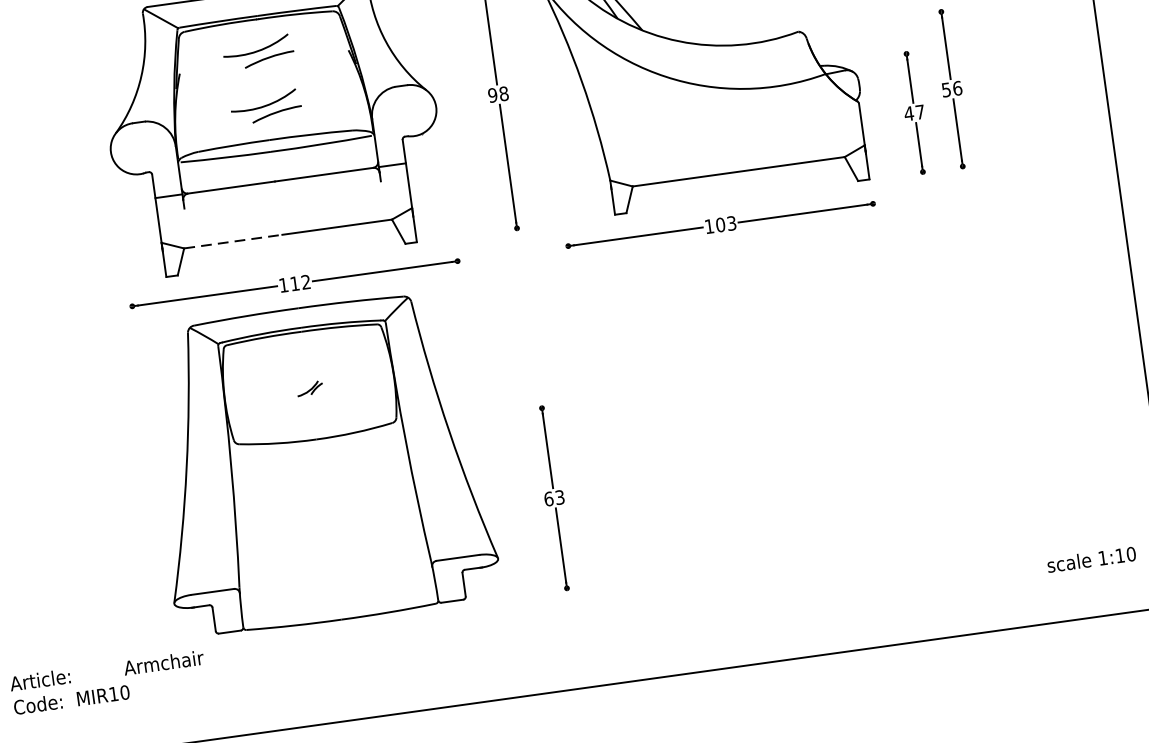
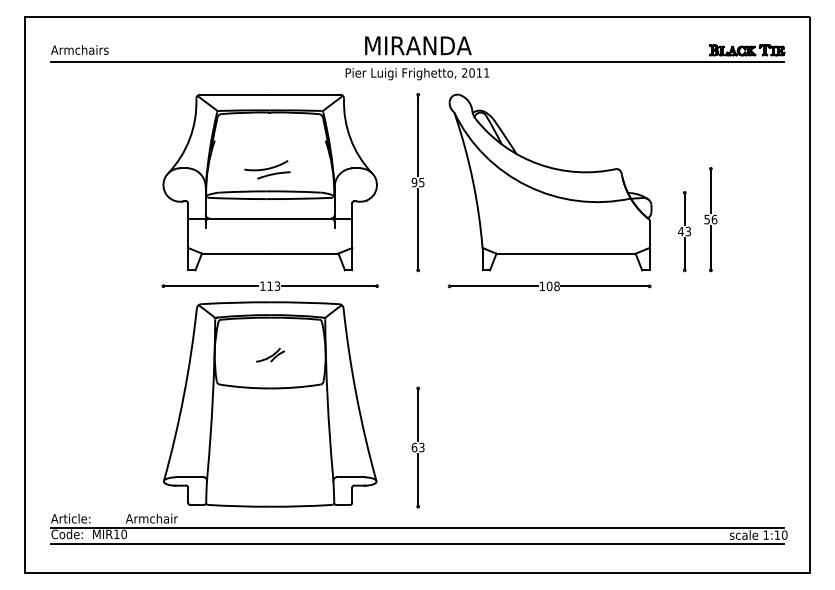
part: (258, 51) -> (267, 133), removed
text: (503, 93) -> (421, 182), 98 -> 95
text: (920, 112) -> (688, 231), 47 -> 43
text: (731, 223) -> (556, 286), 103 -> 108
line: (233, 241) -> (234, 253), dashed -> solid
text: (306, 282) -> (277, 286), 112 -> 113
part: (309, 387) -> (270, 354), size x1.67
line: (570, 620) -> (417, 527), added
line: (573, 644) -> (417, 543), added

